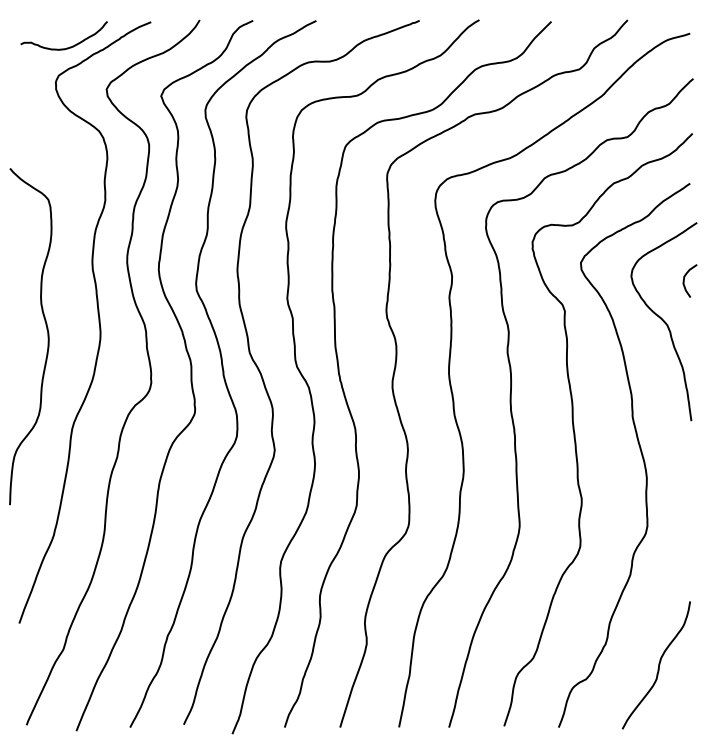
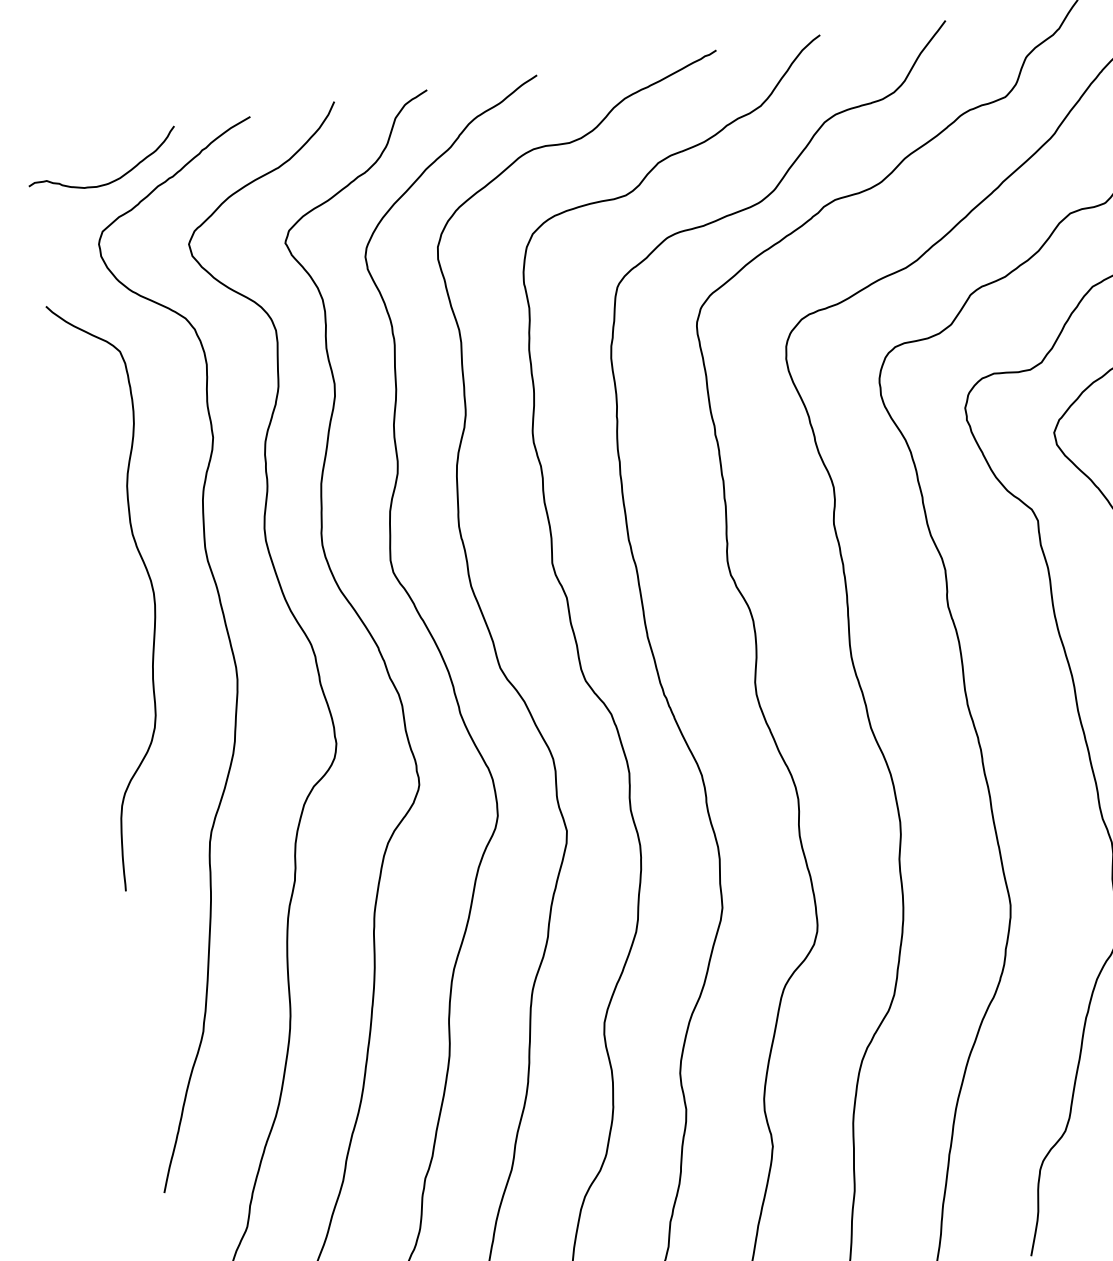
curve: (47, 336) -> (151, 589), moved

